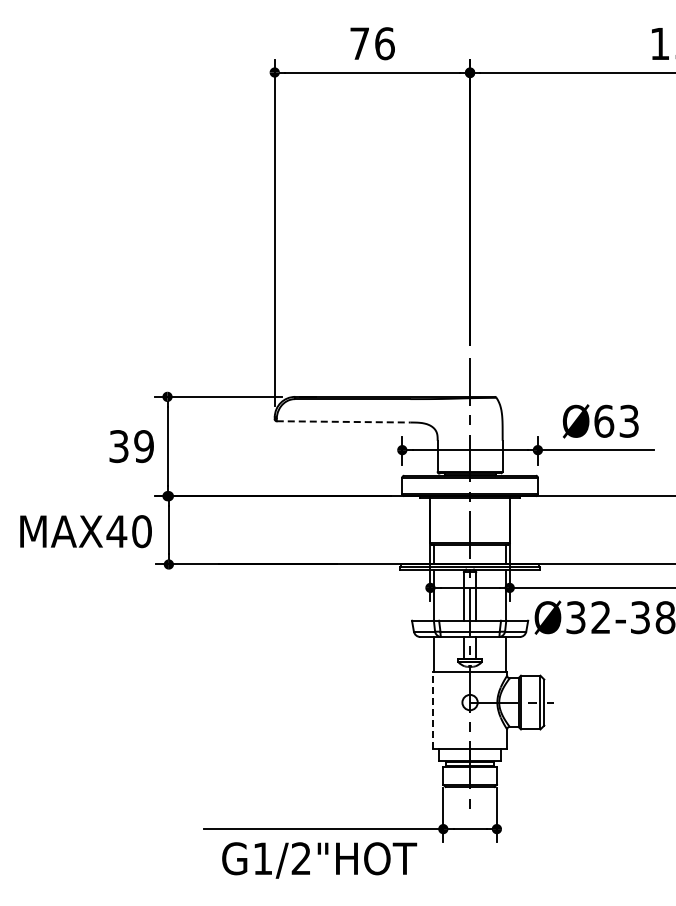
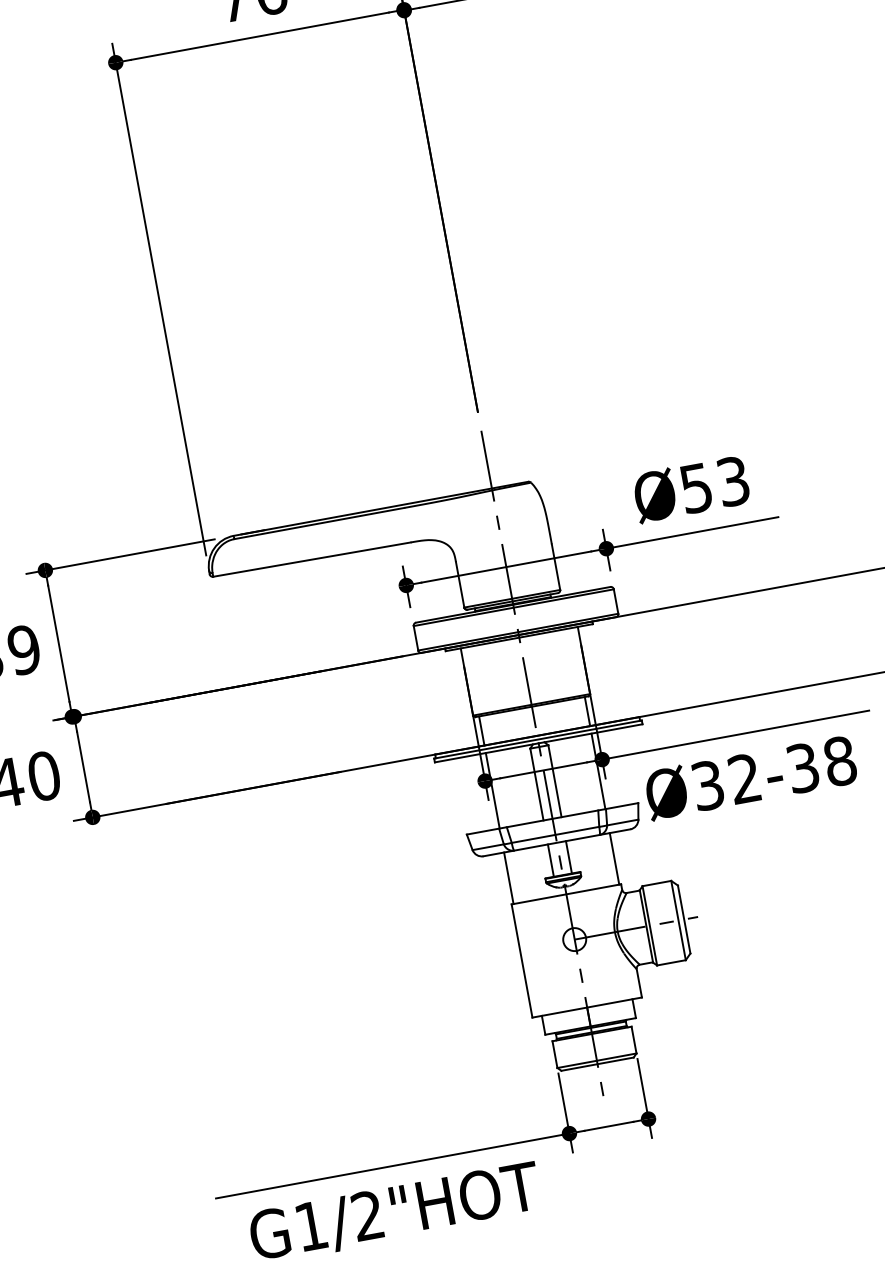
text: (604, 420) -> (696, 486), Ø63 -> Ø53
line: (343, 421) -> (311, 559), dashed -> solid
line: (433, 709) -> (522, 959), dashed -> solid

